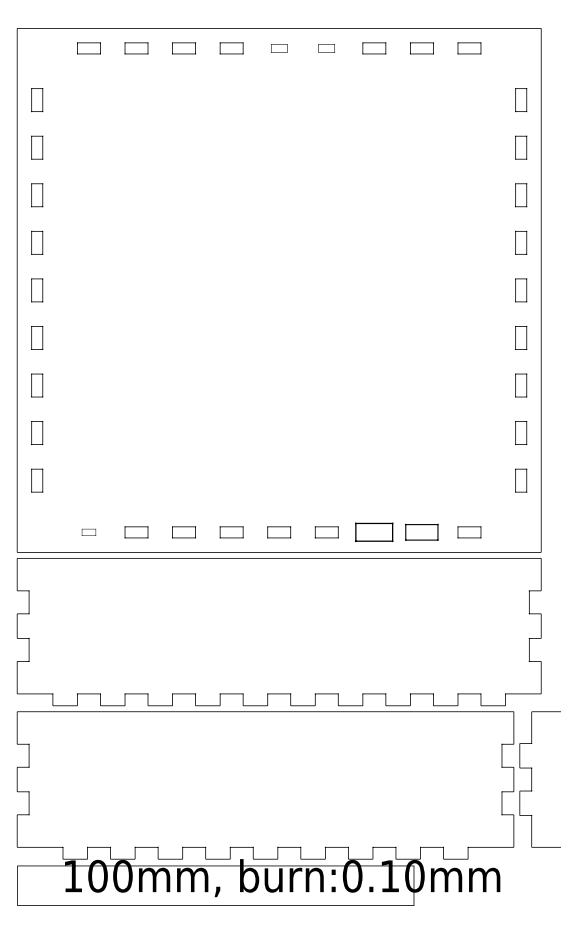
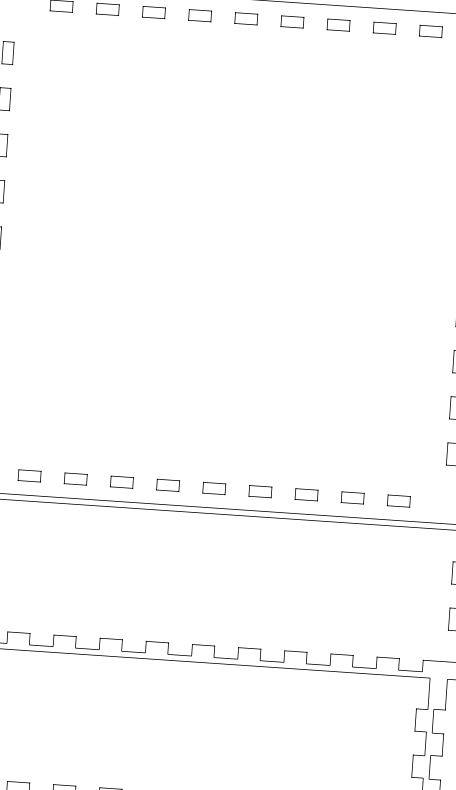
part: (279, 48) -> (246, 18), size x1.43
part: (326, 48) -> (292, 22), size x1.43
part: (88, 532) -> (29, 476), size x1.67
part: (374, 532) -> (306, 494), size x0.62
part: (421, 532) -> (352, 498), size x0.71

